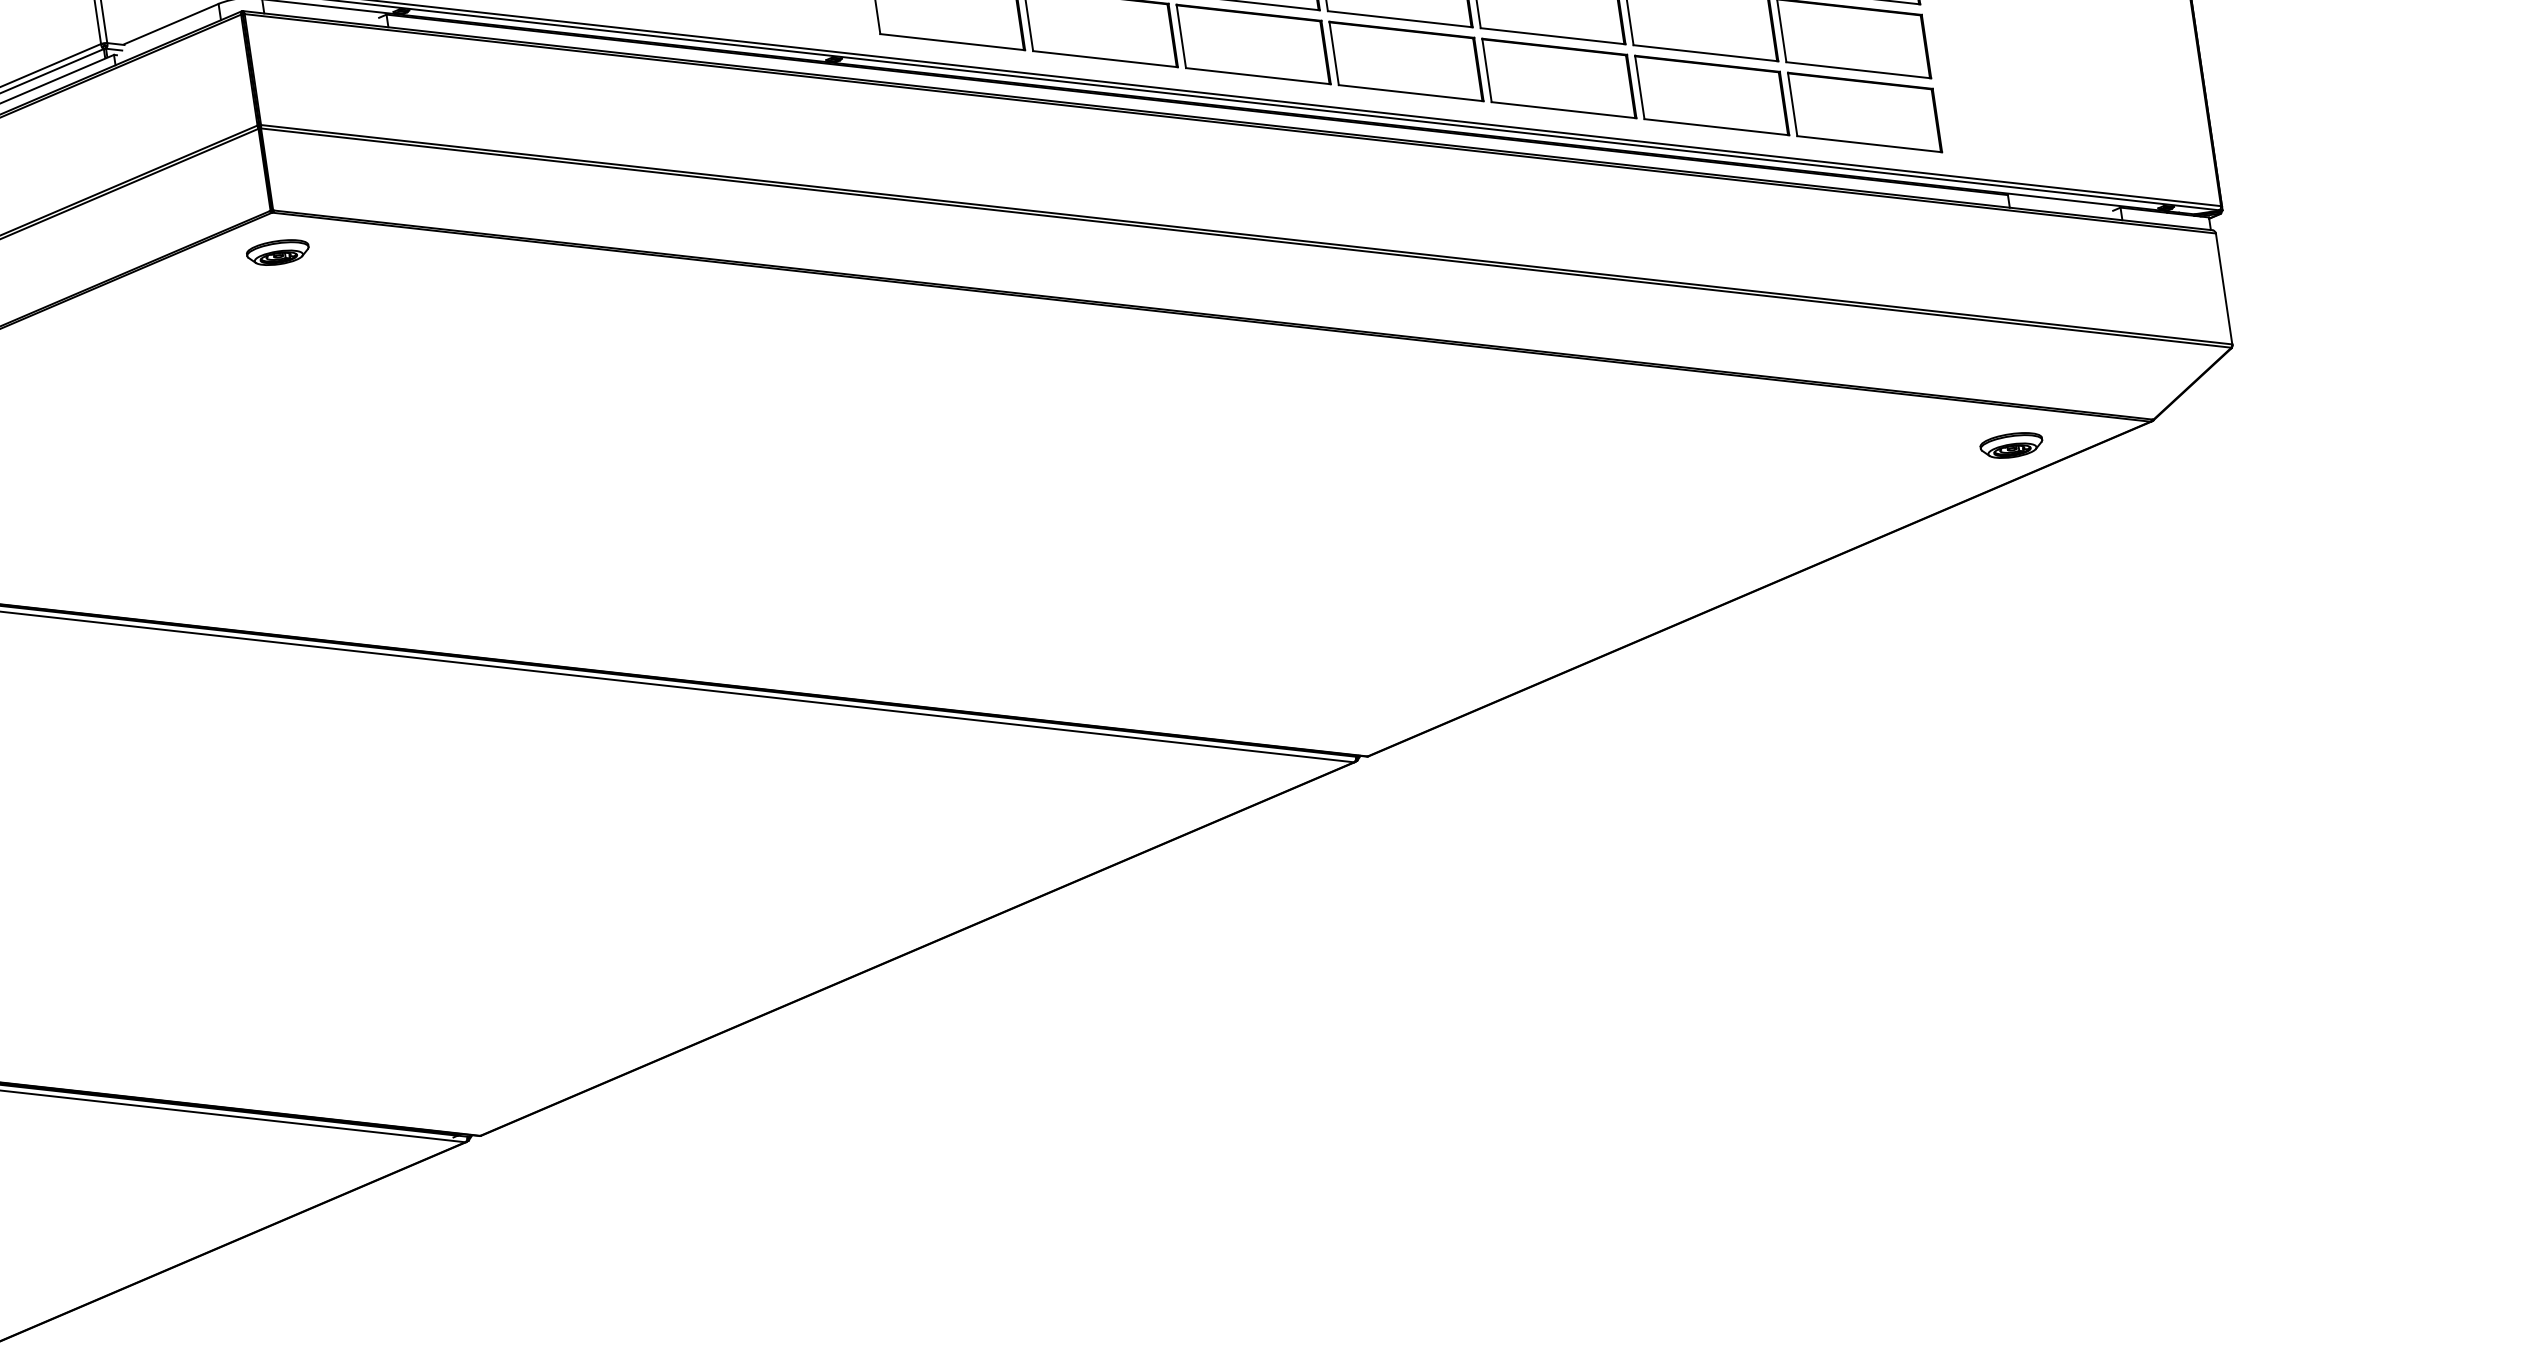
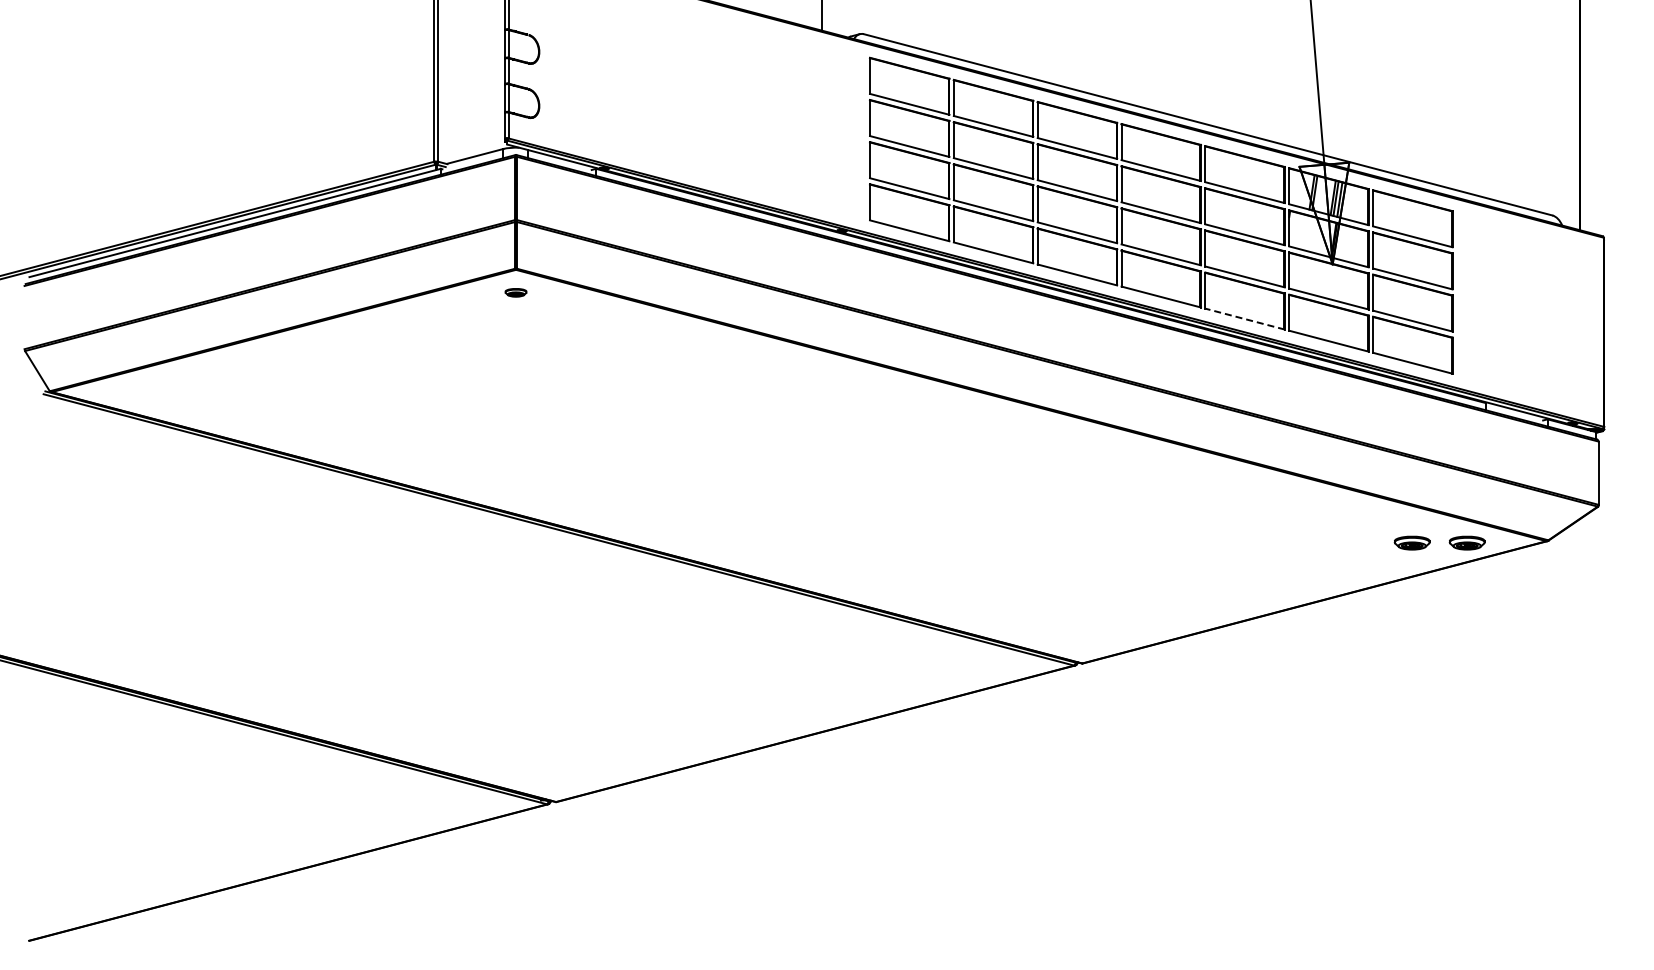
line: (1563, 110) -> (1244, 319), solid -> dashed
part: (277, 252) -> (515, 292), size x0.6
part: (1913, 458) -> (1411, 542), added

